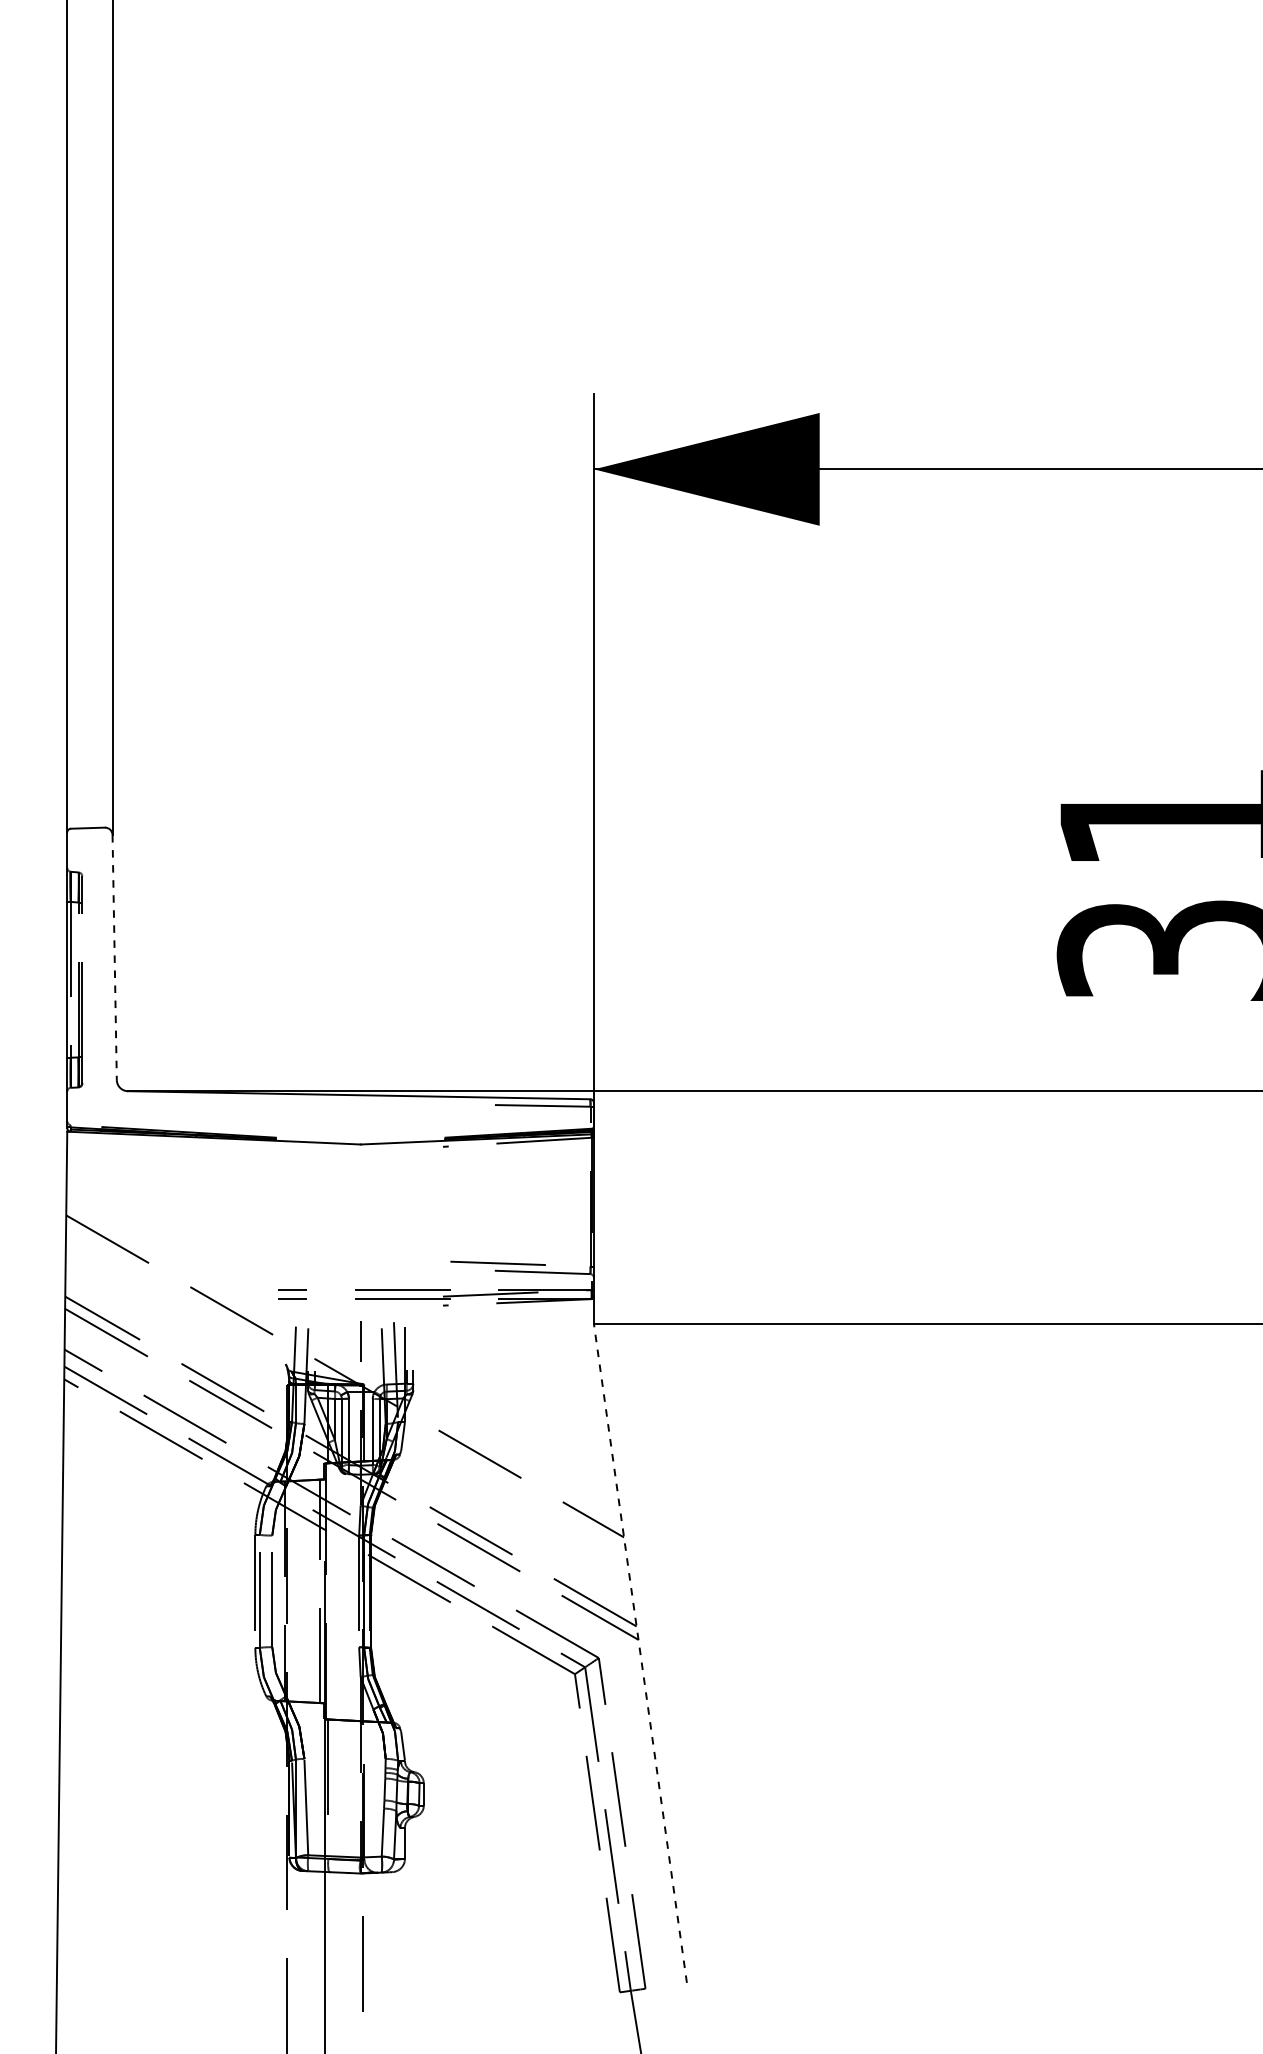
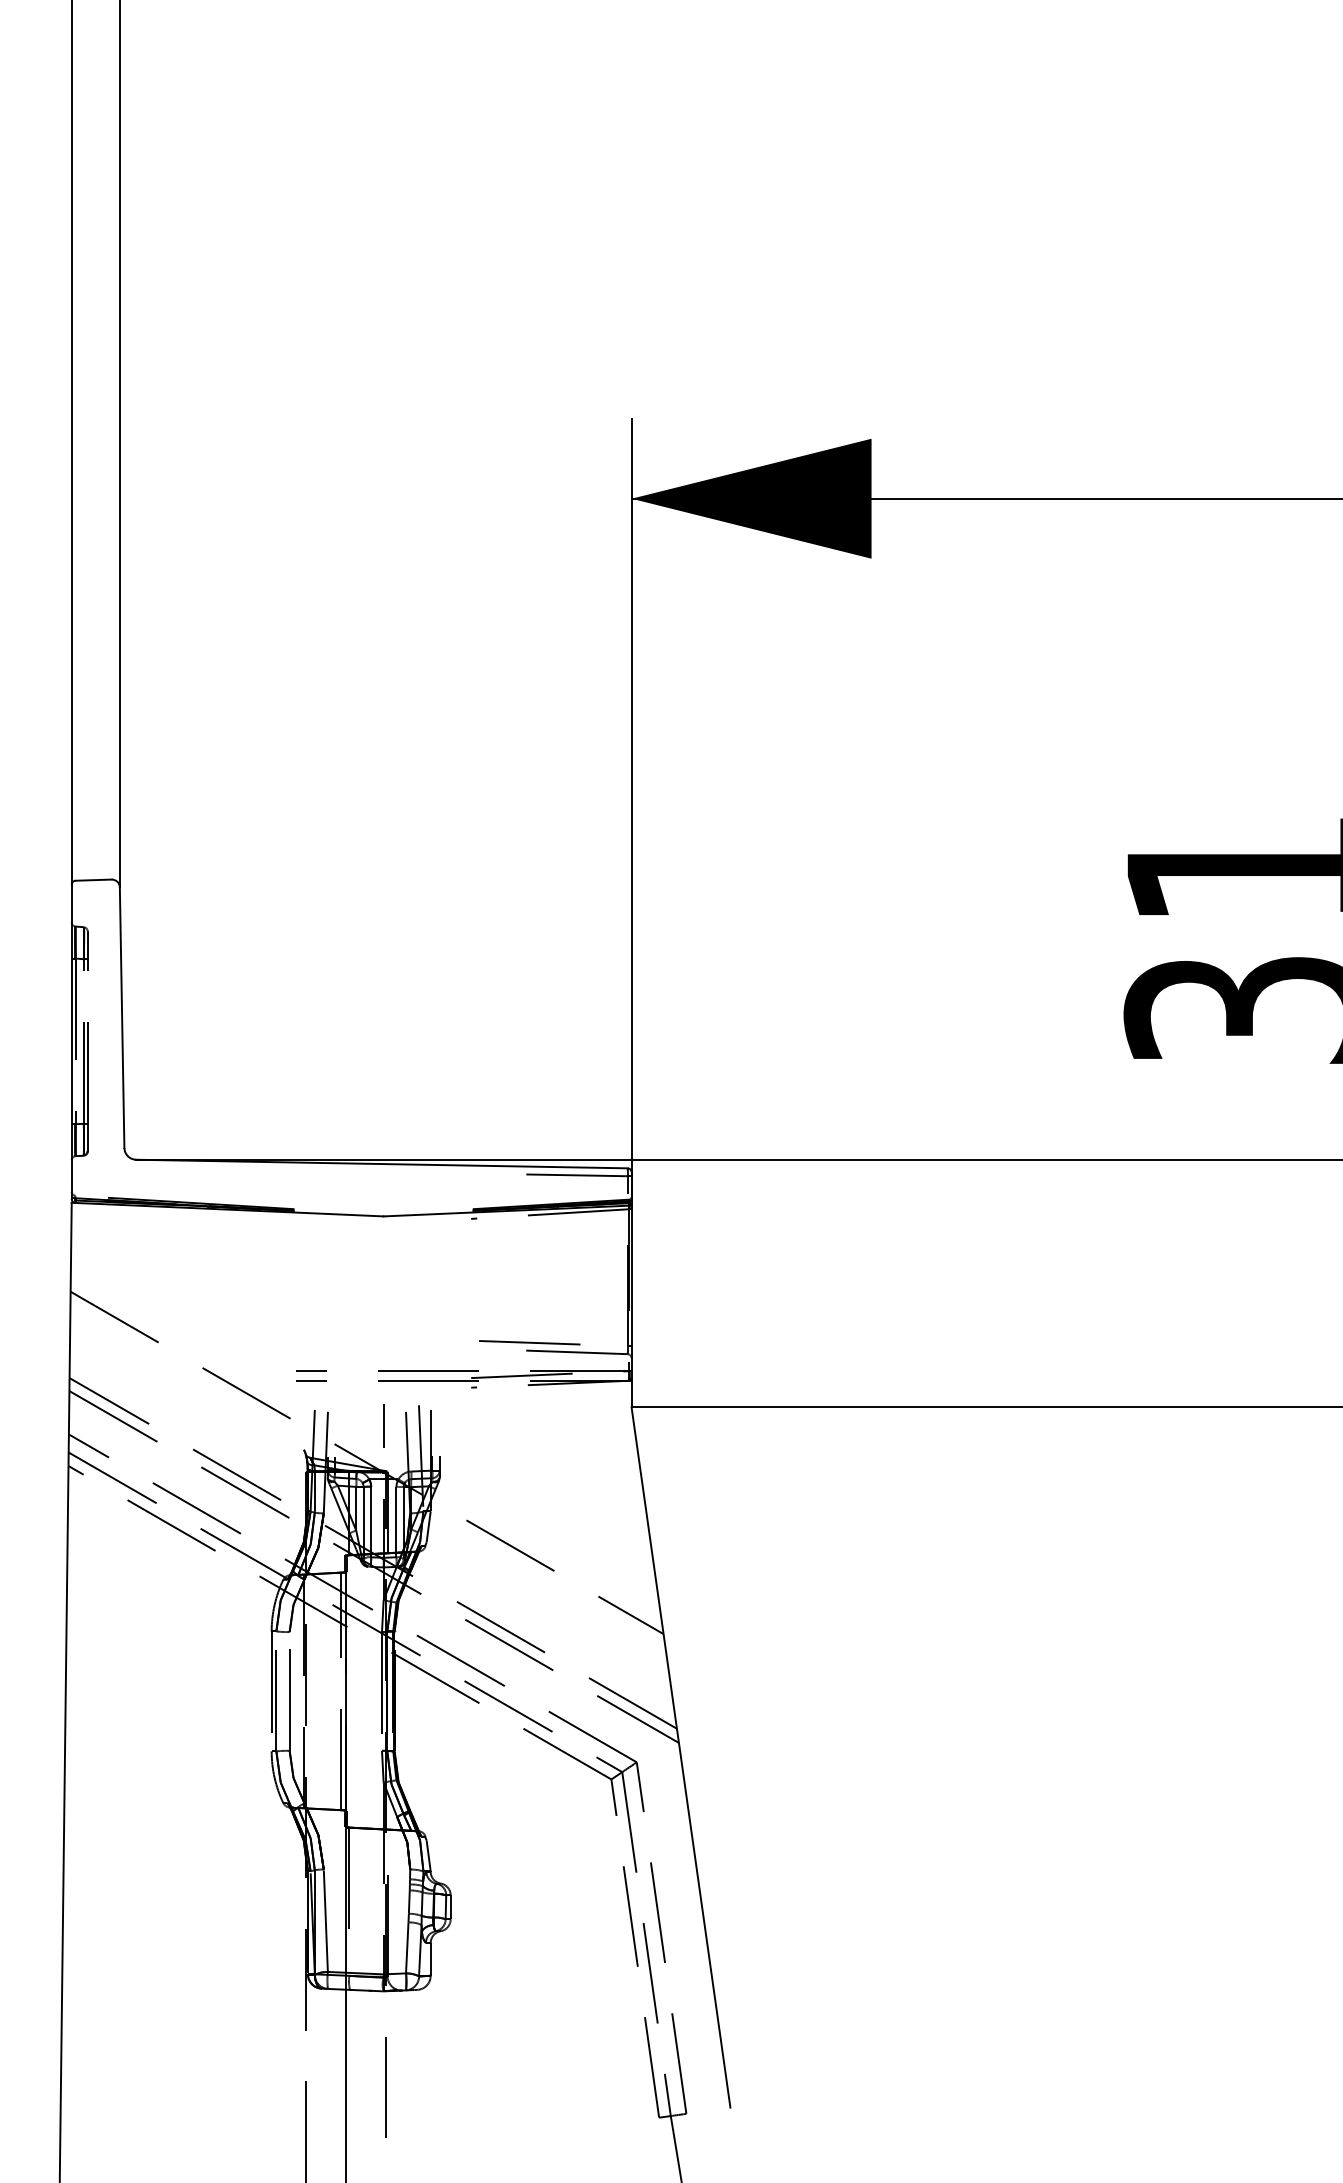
line: (114, 957) -> (121, 1017), dashed -> solid
line: (640, 1653) -> (681, 1757), dashed -> solid

